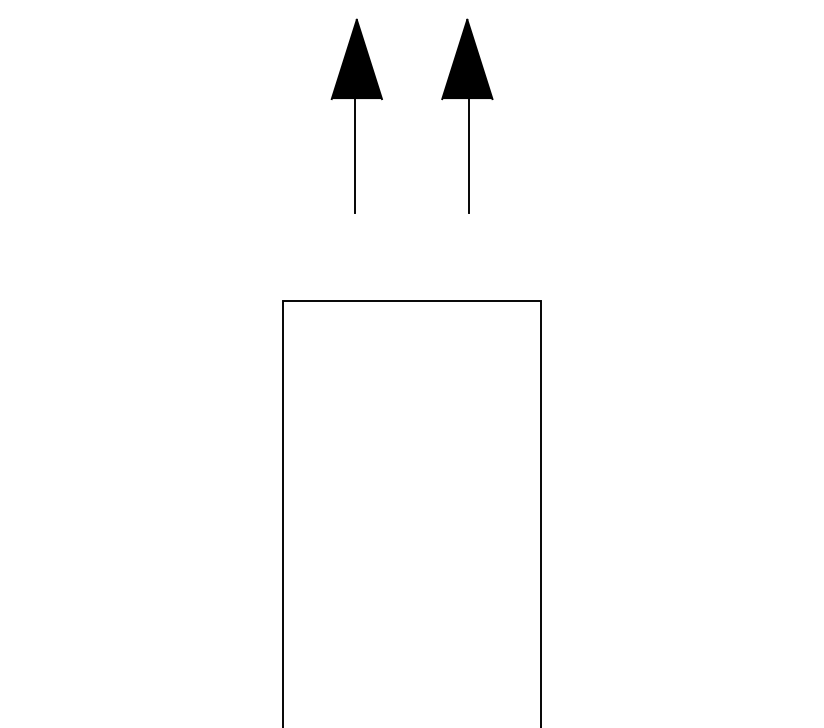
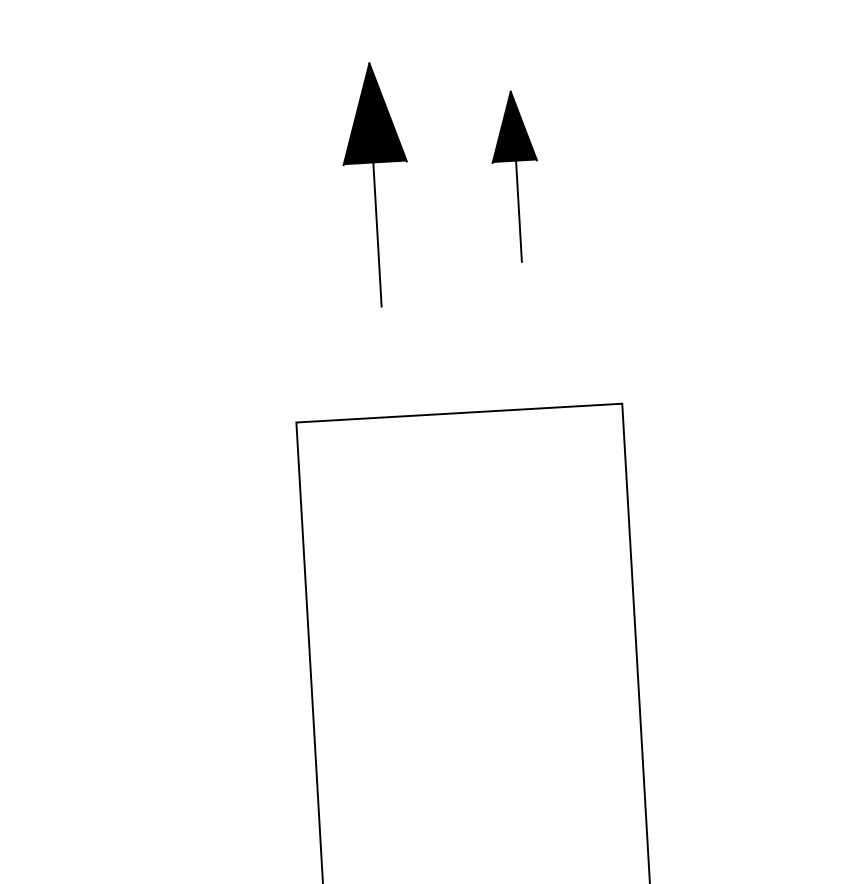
part: (467, 115) -> (515, 175), size x0.7

